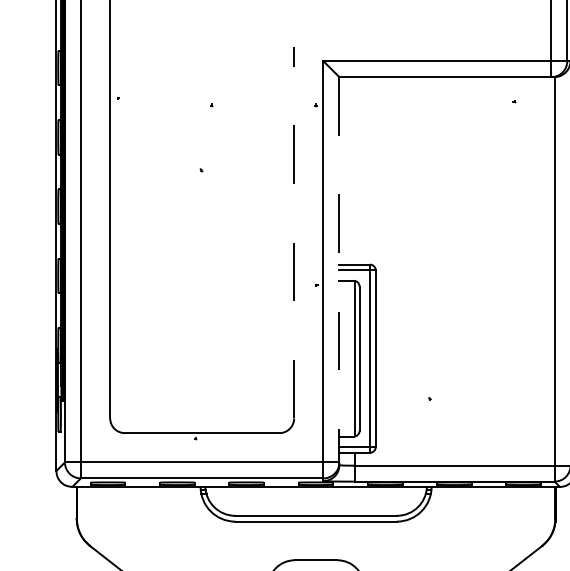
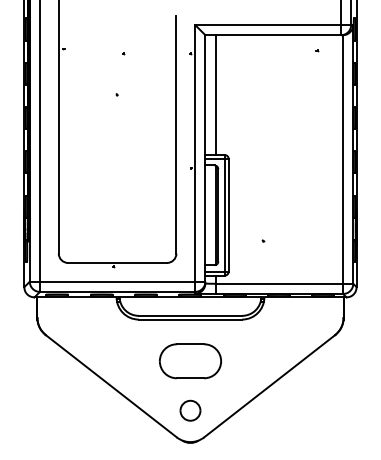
line: (355, 171) -> (215, 95), added
line: (294, 232) -> (176, 134), dashed -> solid
line: (339, 269) -> (205, 158), dashed -> solid

